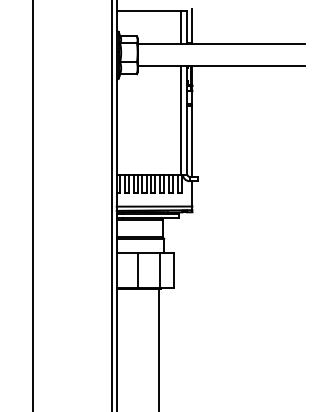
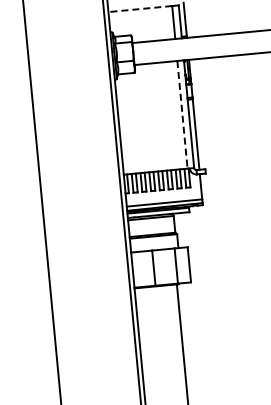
line: (148, 11) -> (140, 9), solid -> dashed
line: (180, 120) -> (182, 114), solid -> dashed

